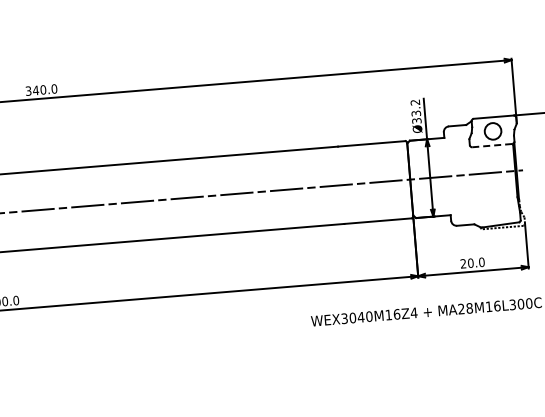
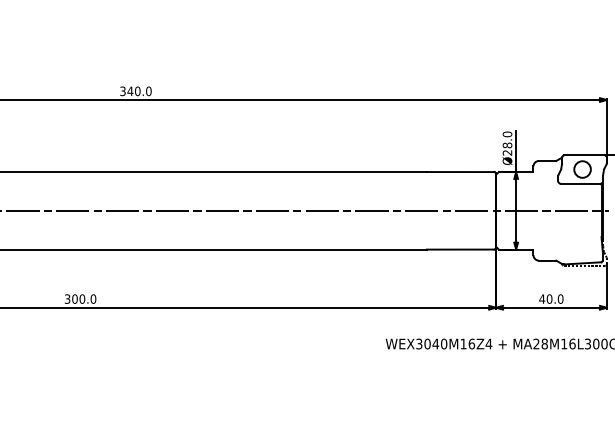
text: (416, 111) -> (507, 143), Ø33.2 -> Ø28.0
line: (493, 145) -> (581, 183), dashed -> solid
text: (463, 263) -> (542, 298), 20.0 -> 40.0

